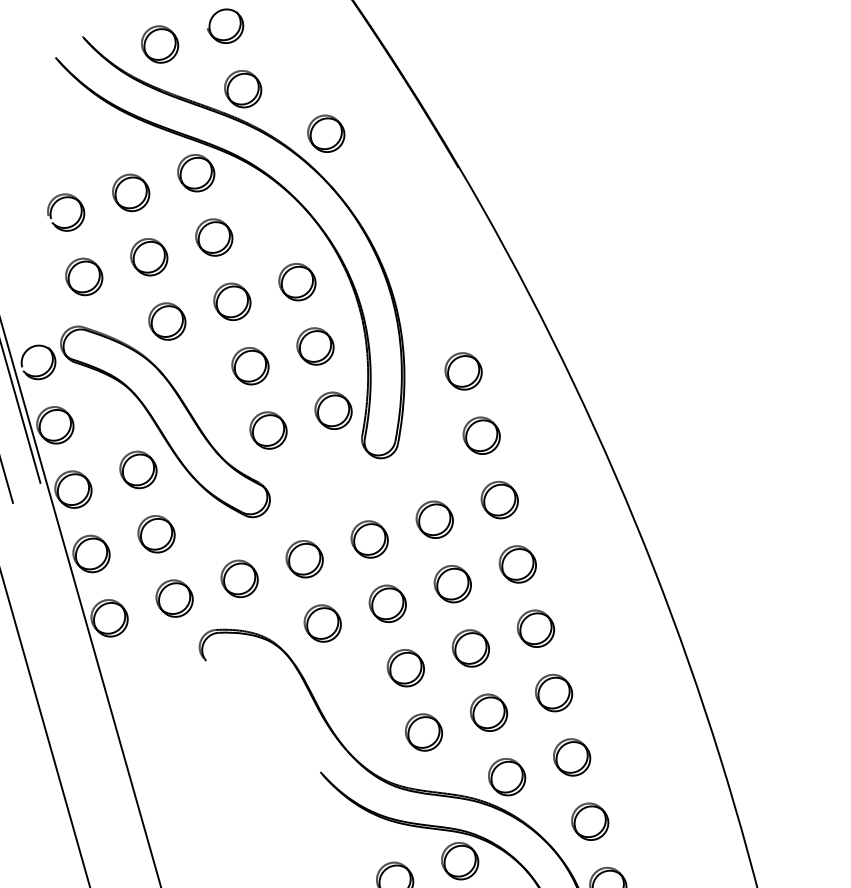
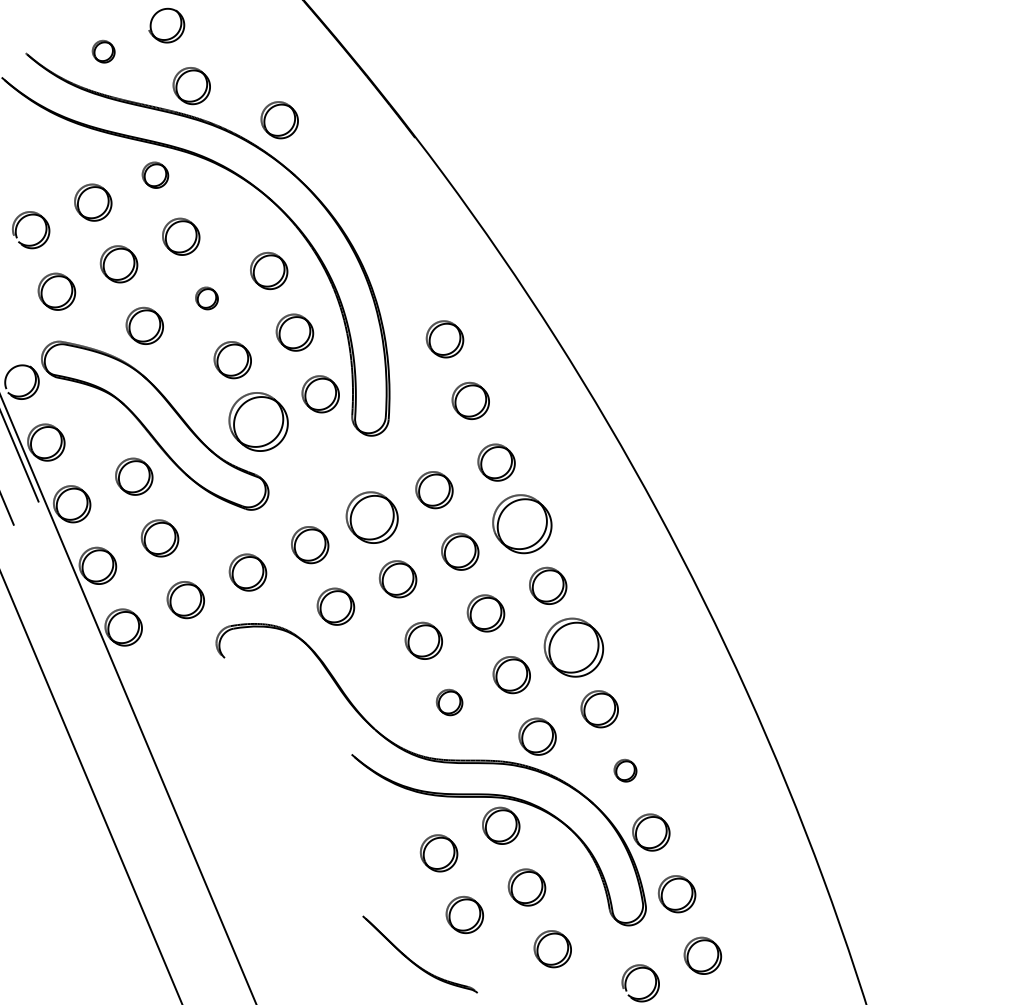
part: (159, 44) -> (103, 51), size x0.6
part: (196, 173) -> (155, 175), size x0.7
part: (231, 301) -> (206, 298), size x0.6
part: (268, 430) -> (258, 421), size x1.6
part: (369, 539) -> (372, 517), size x1.4
part: (517, 564) -> (522, 524), size x1.6
part: (553, 692) -> (573, 647), size x1.6
part: (423, 732) -> (449, 702), size x0.7
part: (590, 821) -> (625, 770), size x0.6

